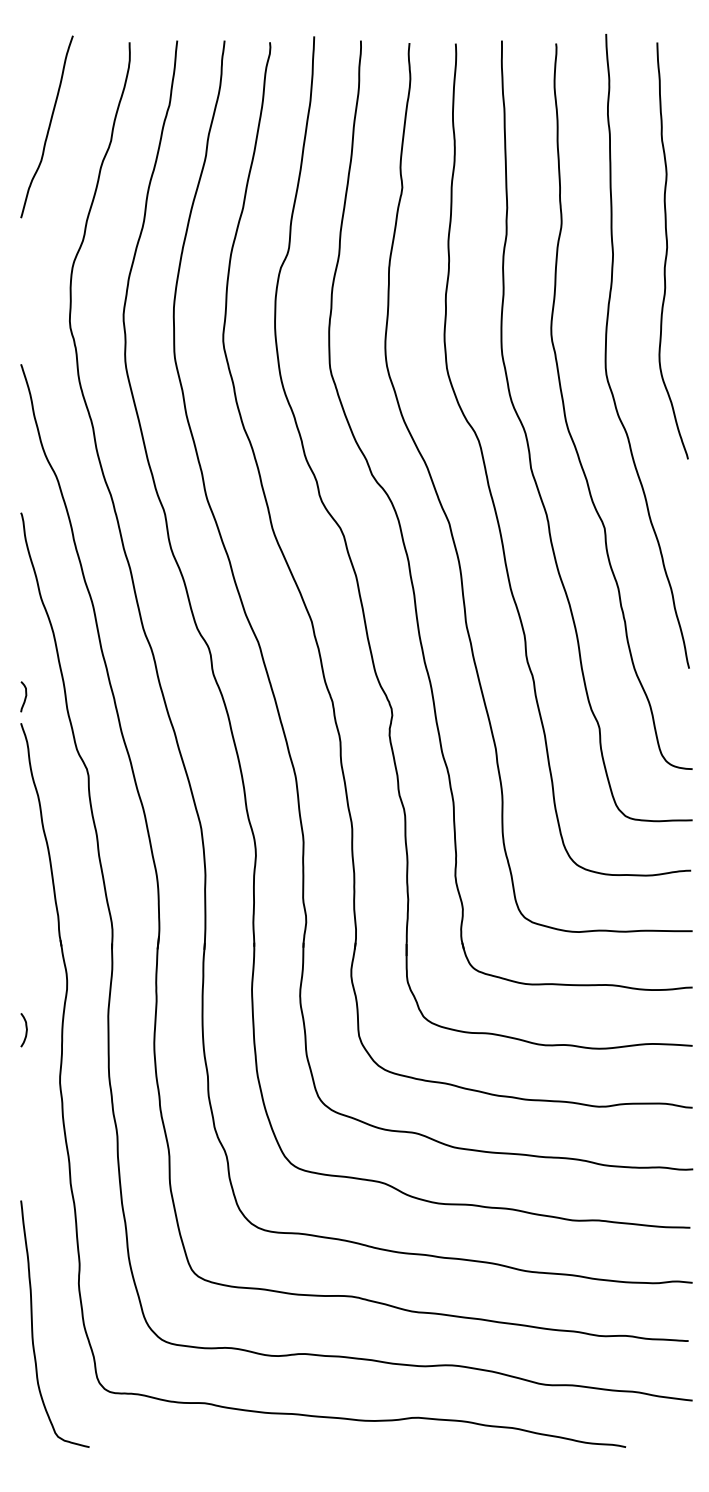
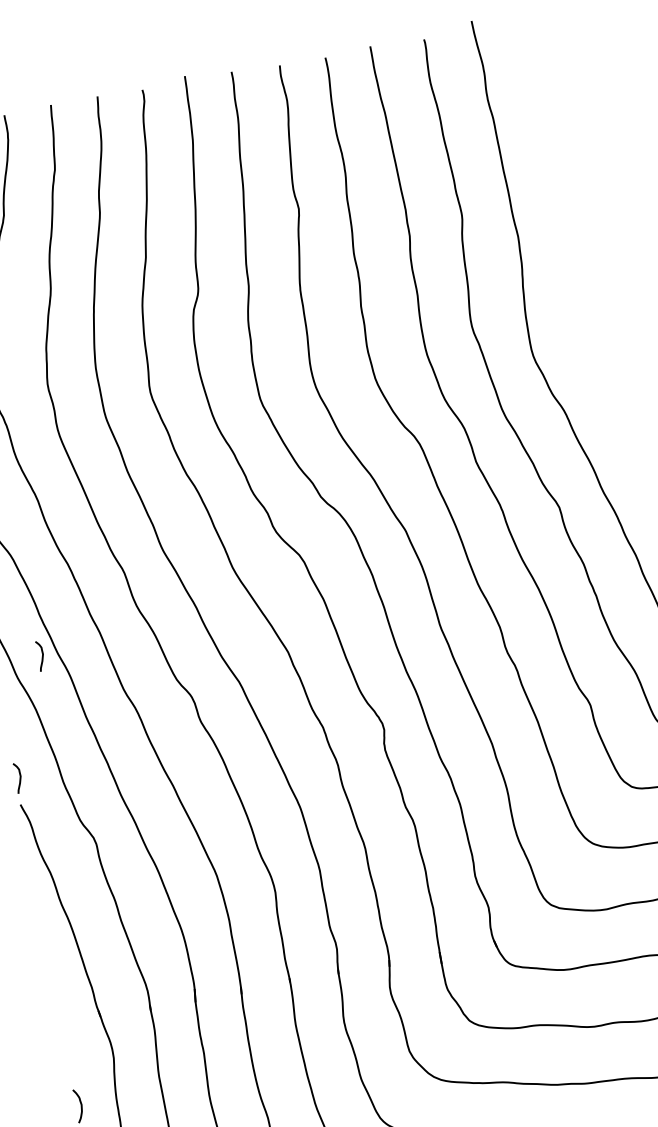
curve: (668, 247) -> (571, 219), removed
curve: (68, 581) -> (41, 656), added

